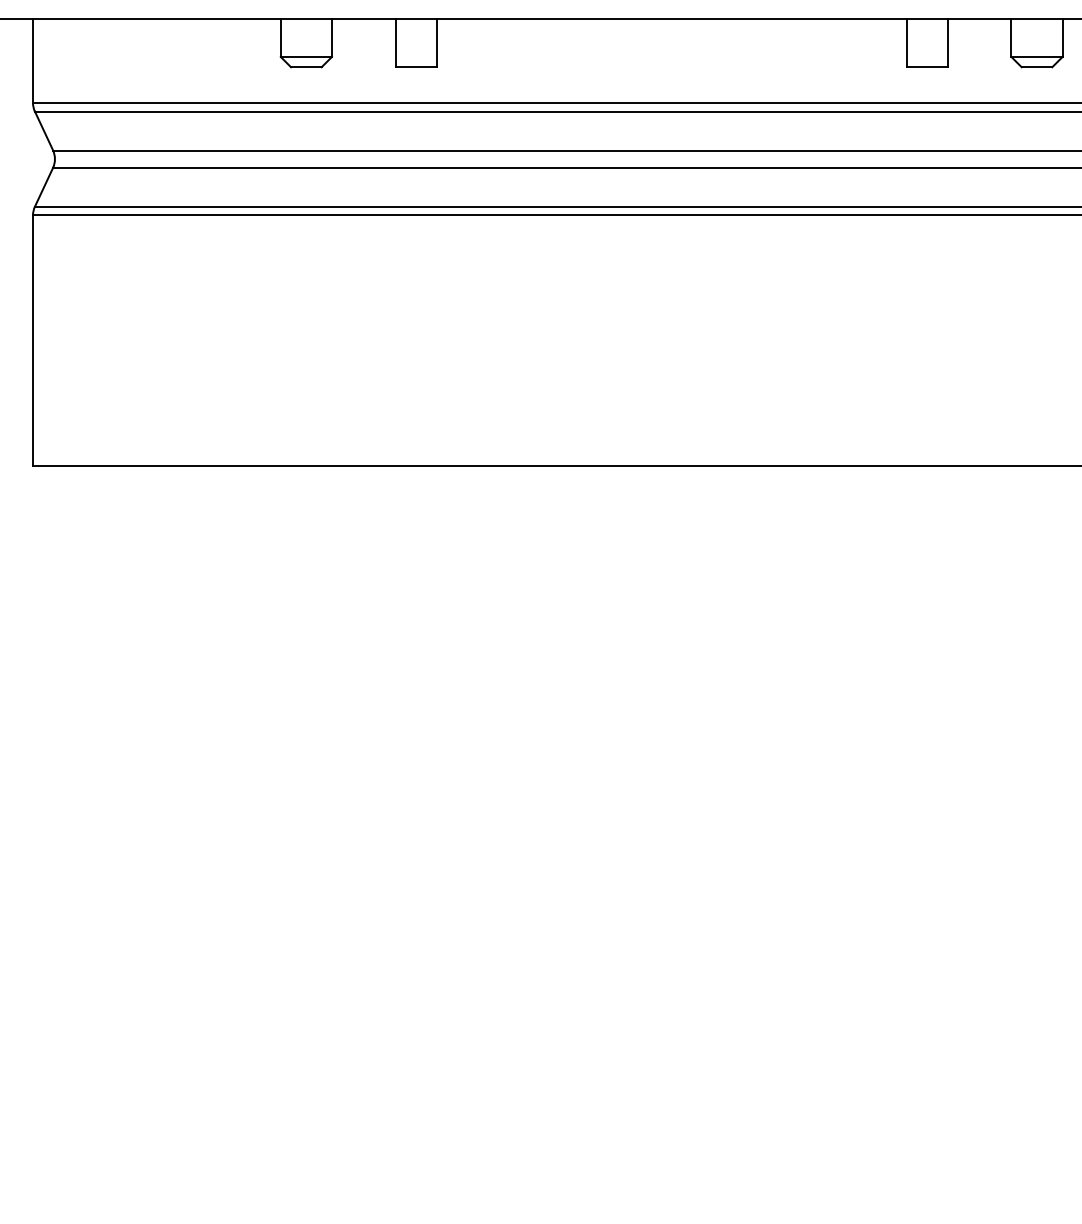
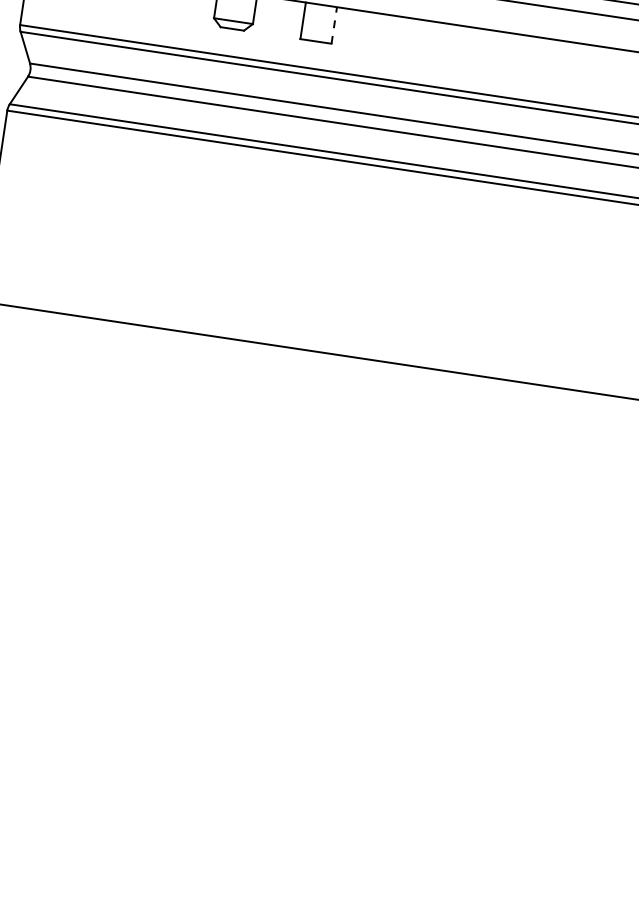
line: (436, 42) -> (334, 24), solid -> dashed

